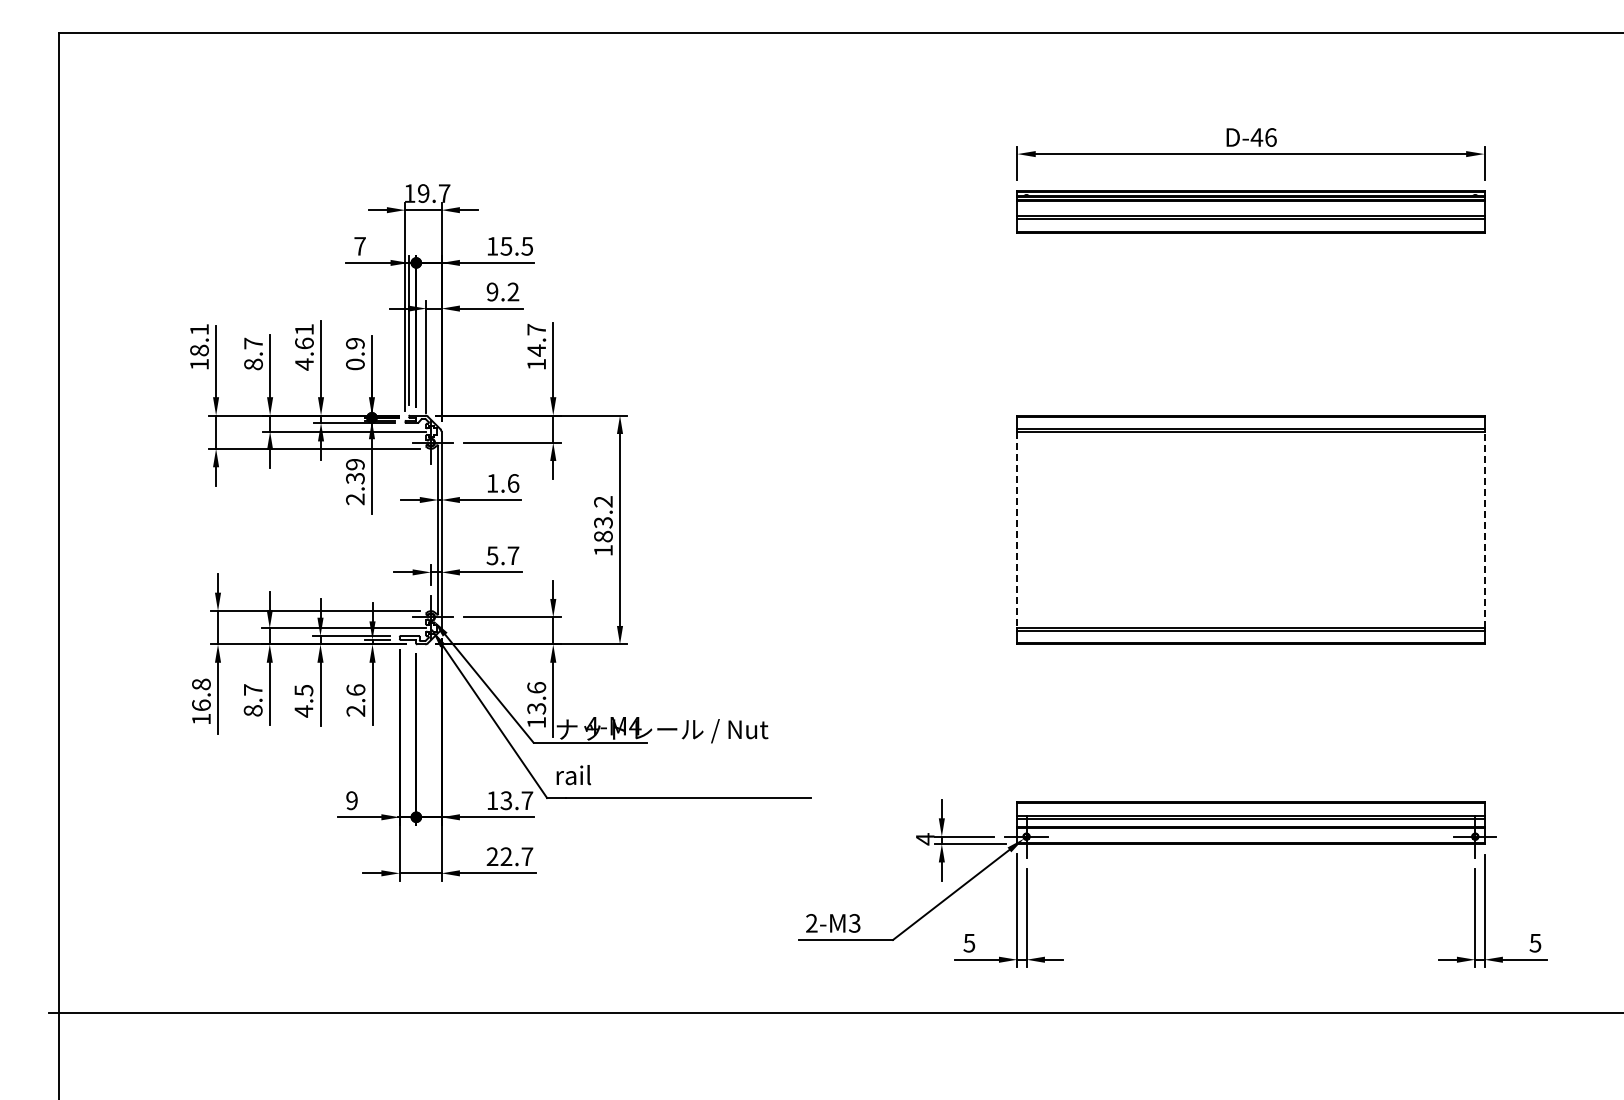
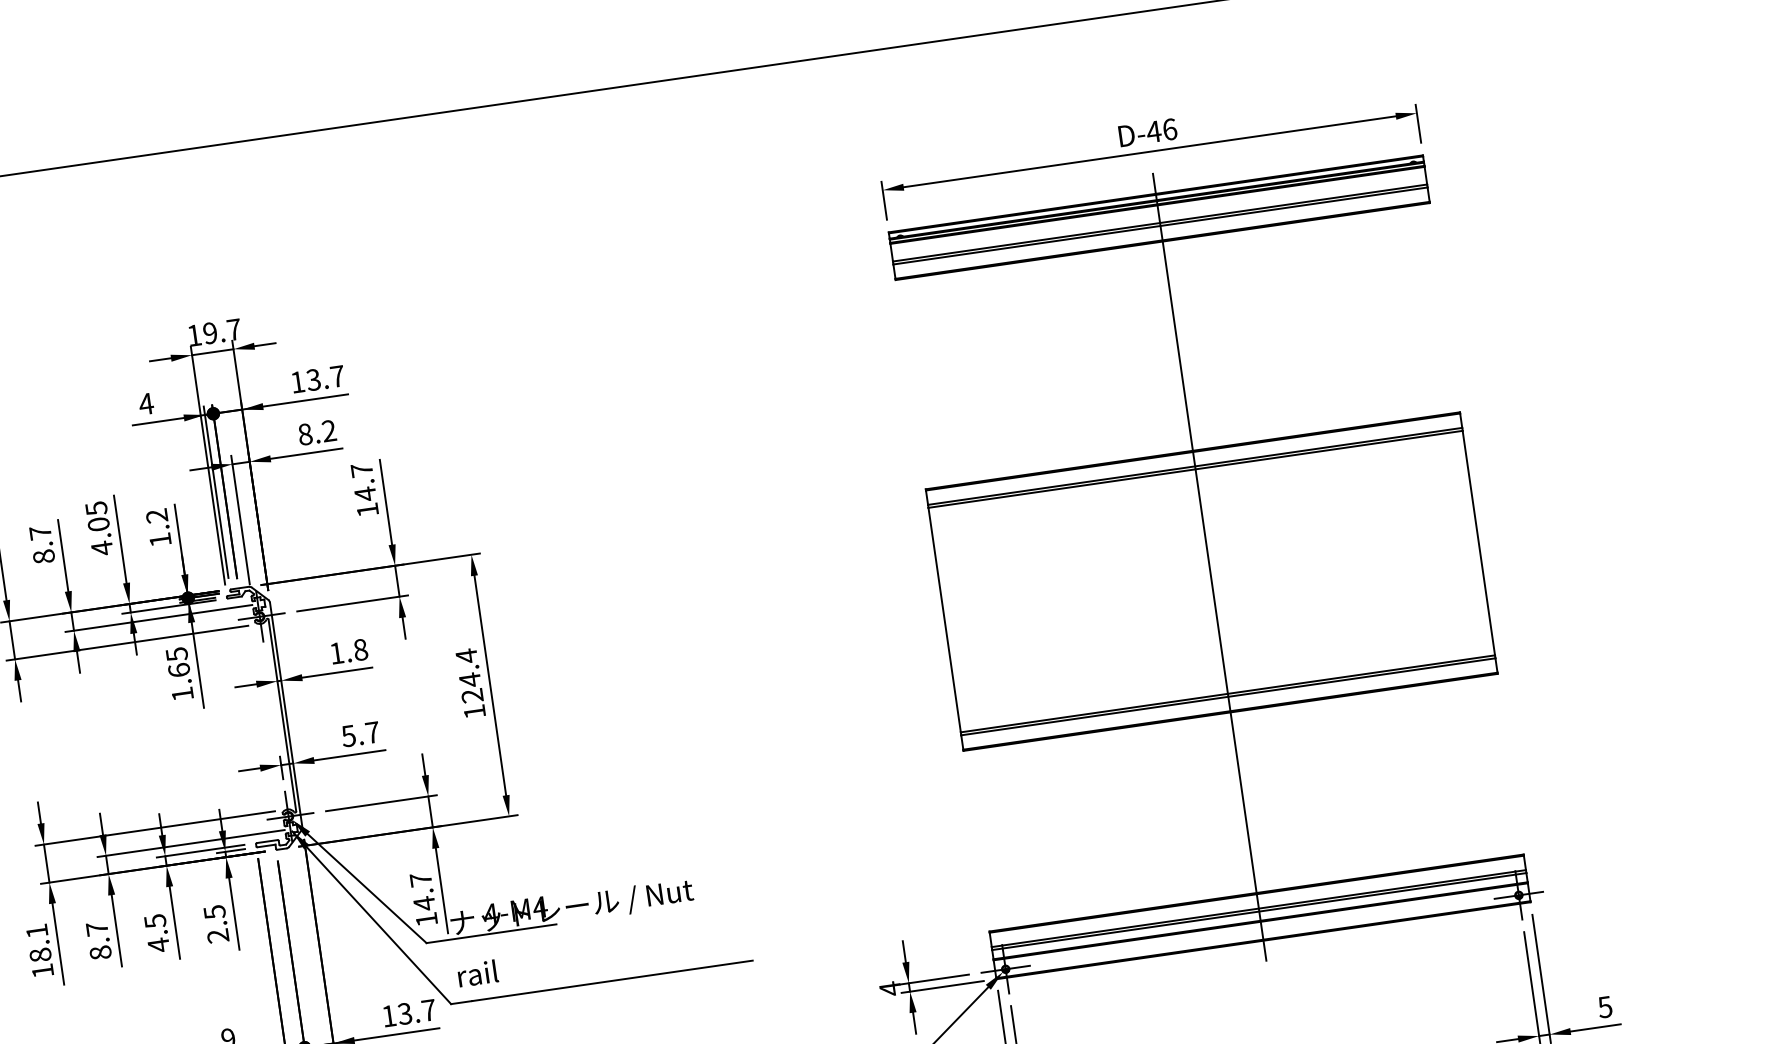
text: (517, 245) -> (326, 377), 15.5 -> 13.7
text: (359, 246) -> (145, 404), 7 -> 4
text: (492, 291) -> (305, 433), 9.2 -> 8.2
text: (304, 336) -> (97, 516), 4.61 -> 4.05
text: (355, 353) -> (158, 527), 0.9 -> 1.2
text: (355, 482) -> (180, 674), 2.39 -> 1.65
text: (513, 483) -> (360, 649), 1.6 -> 1.8
line: (1250, 517) -> (1209, 567), added
text: (603, 518) -> (469, 675), 183.2 -> 124.4
line: (1484, 529) -> (1478, 542), dashed -> solid
line: (1017, 530) -> (944, 620), dashed -> solid
text: (355, 690) -> (214, 912), 2.6 -> 2.5
text: (201, 694) -> (38, 942), 16.8 -> 18.1
text: (536, 698) -> (422, 892), 13.6 -> 14.7

